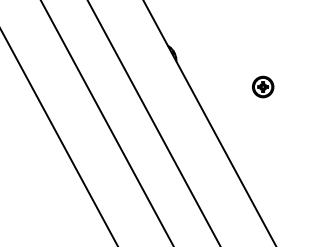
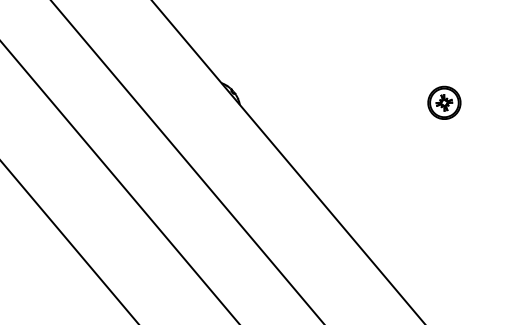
part: (263, 86) -> (444, 101), moved

